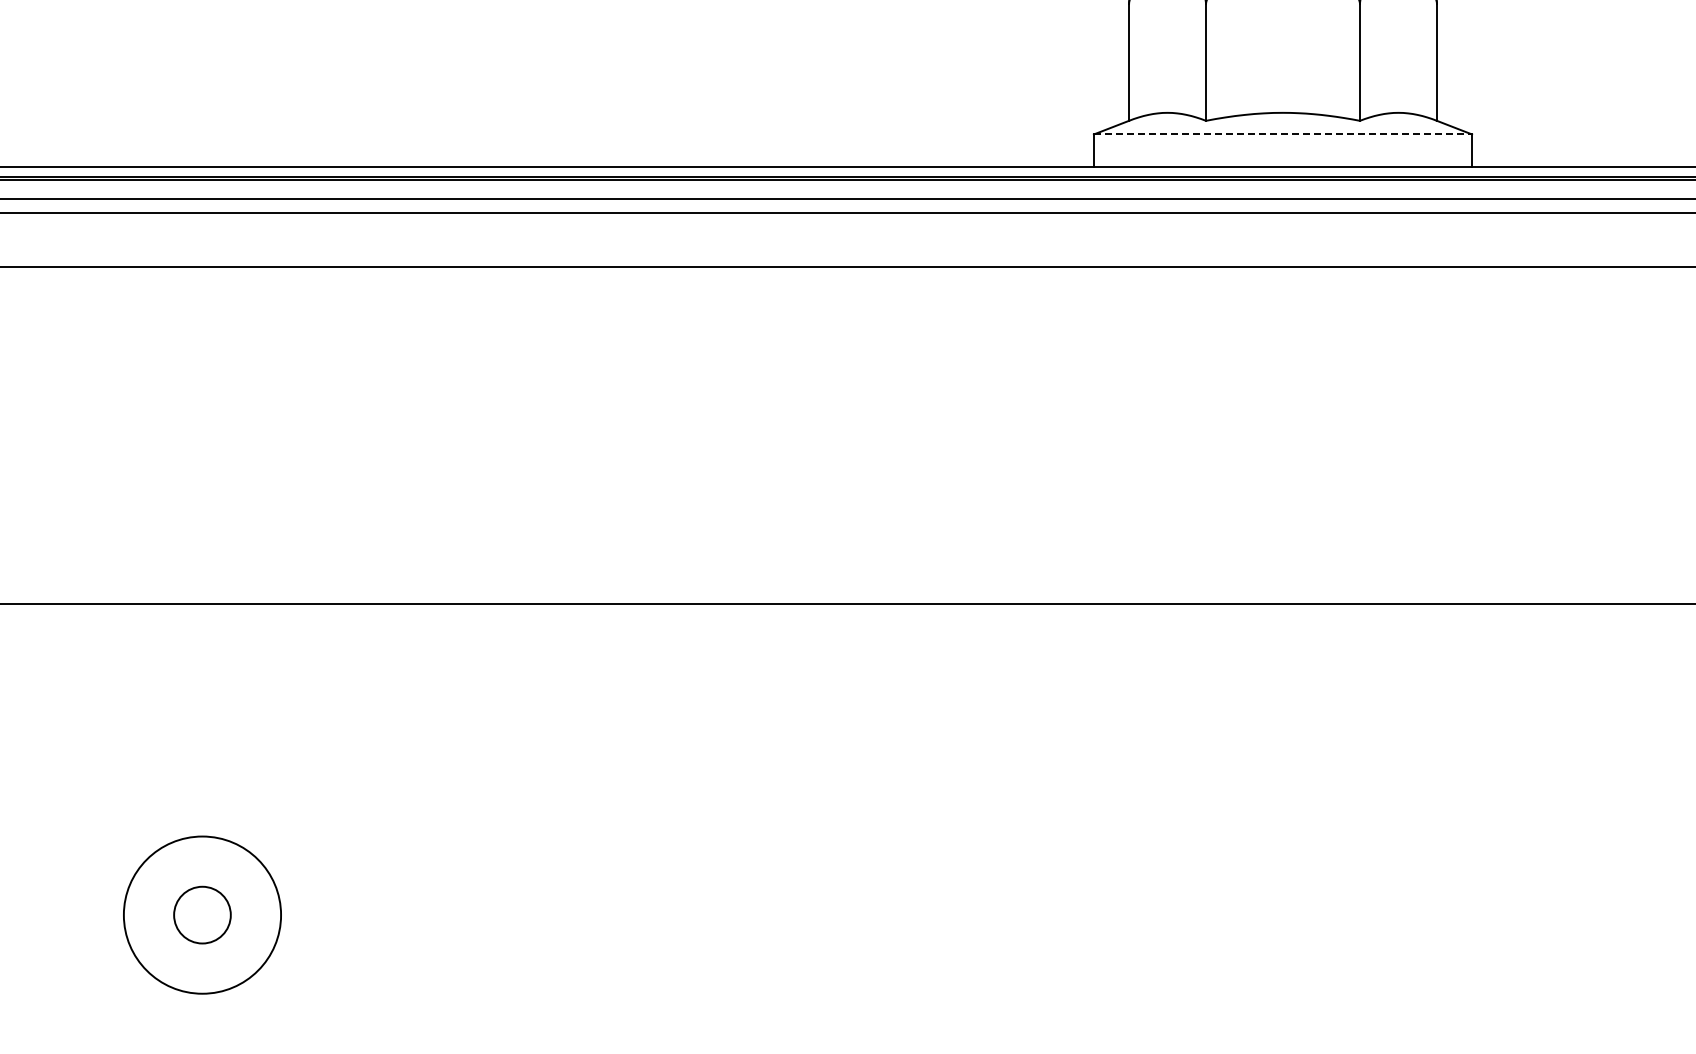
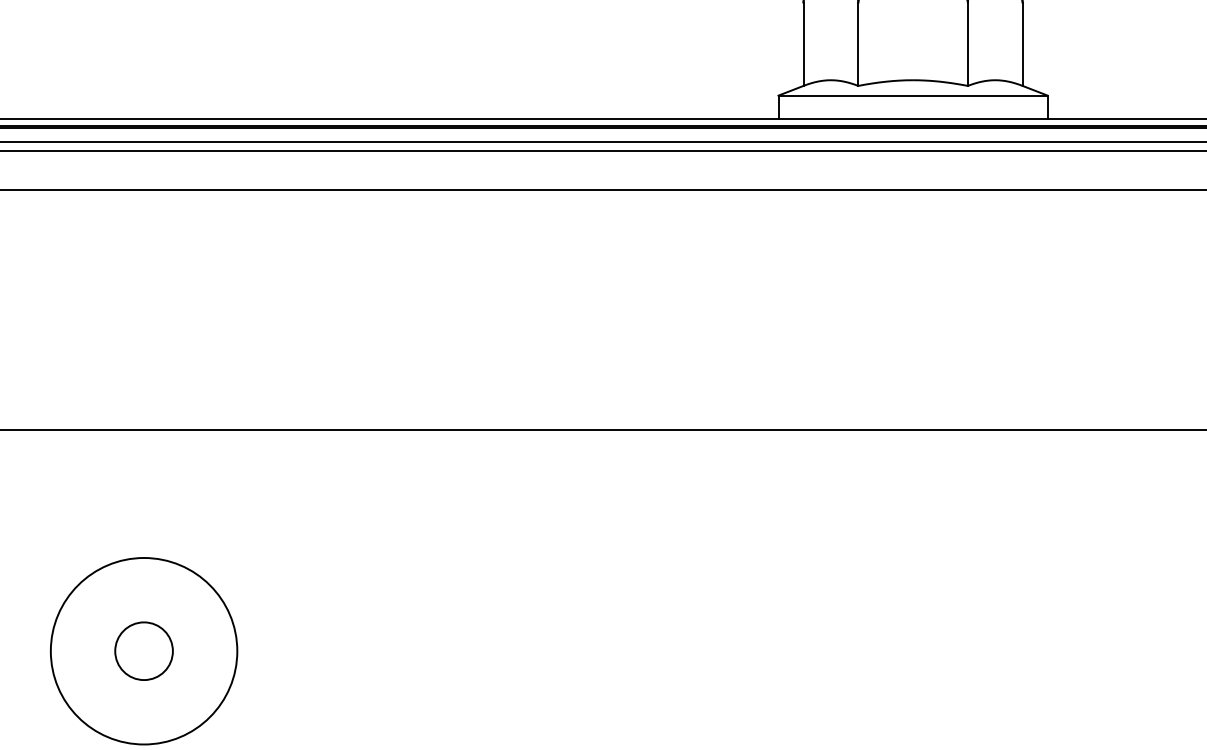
line: (1283, 134) -> (913, 95), dashed -> solid
circle: (202, 914) -> (144, 650), size x1.43
circle: (202, 915) -> (144, 651), size x1.67

